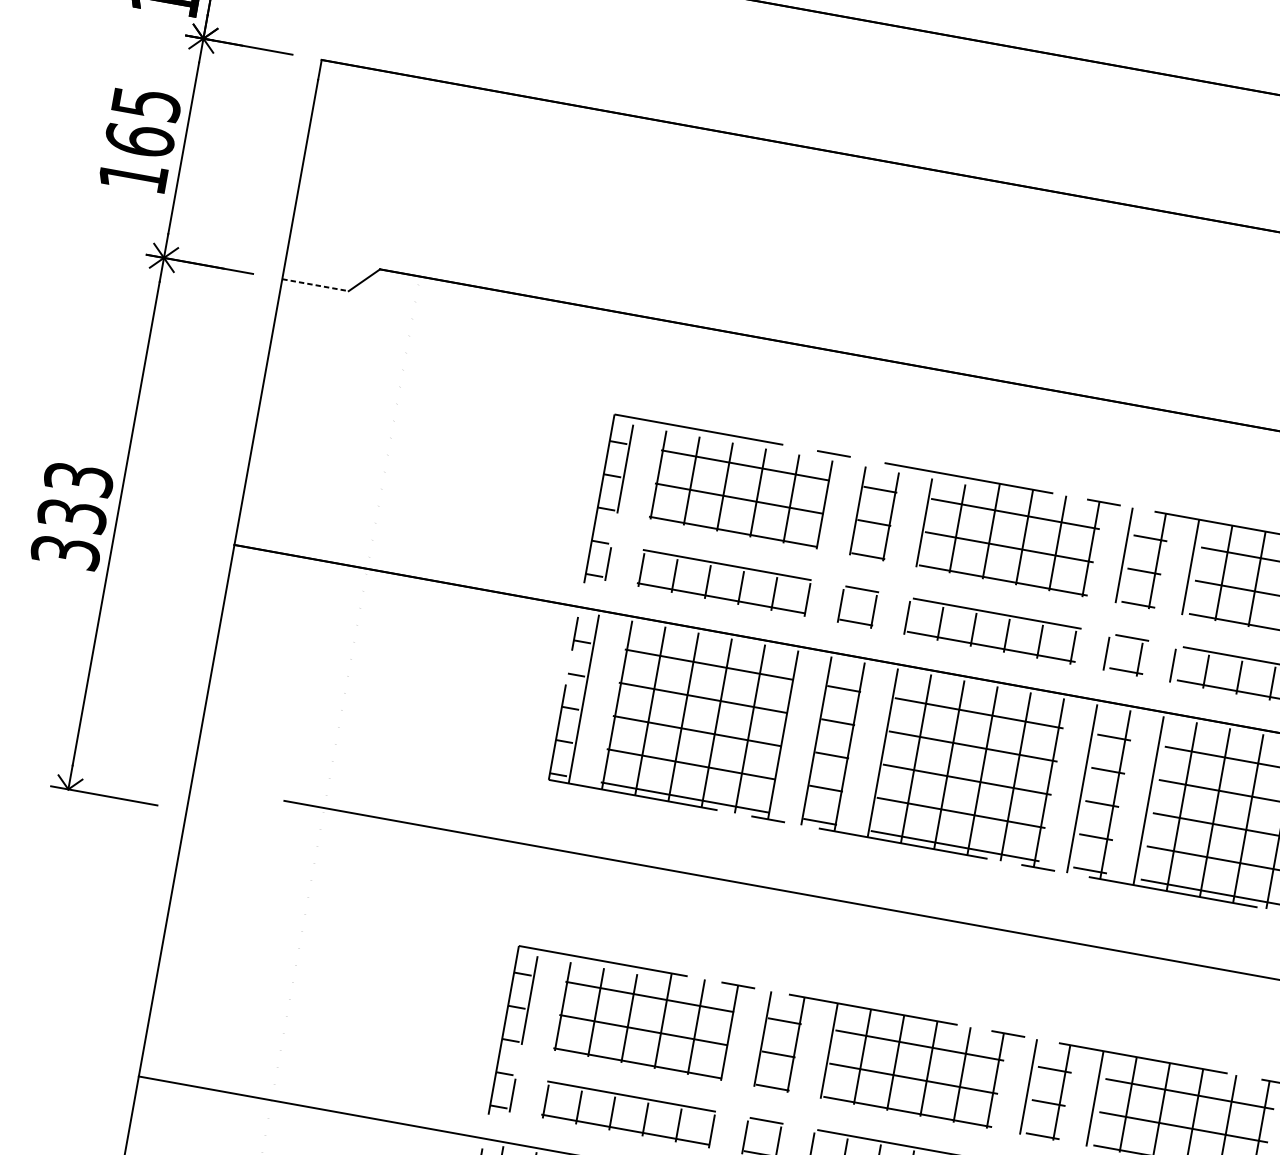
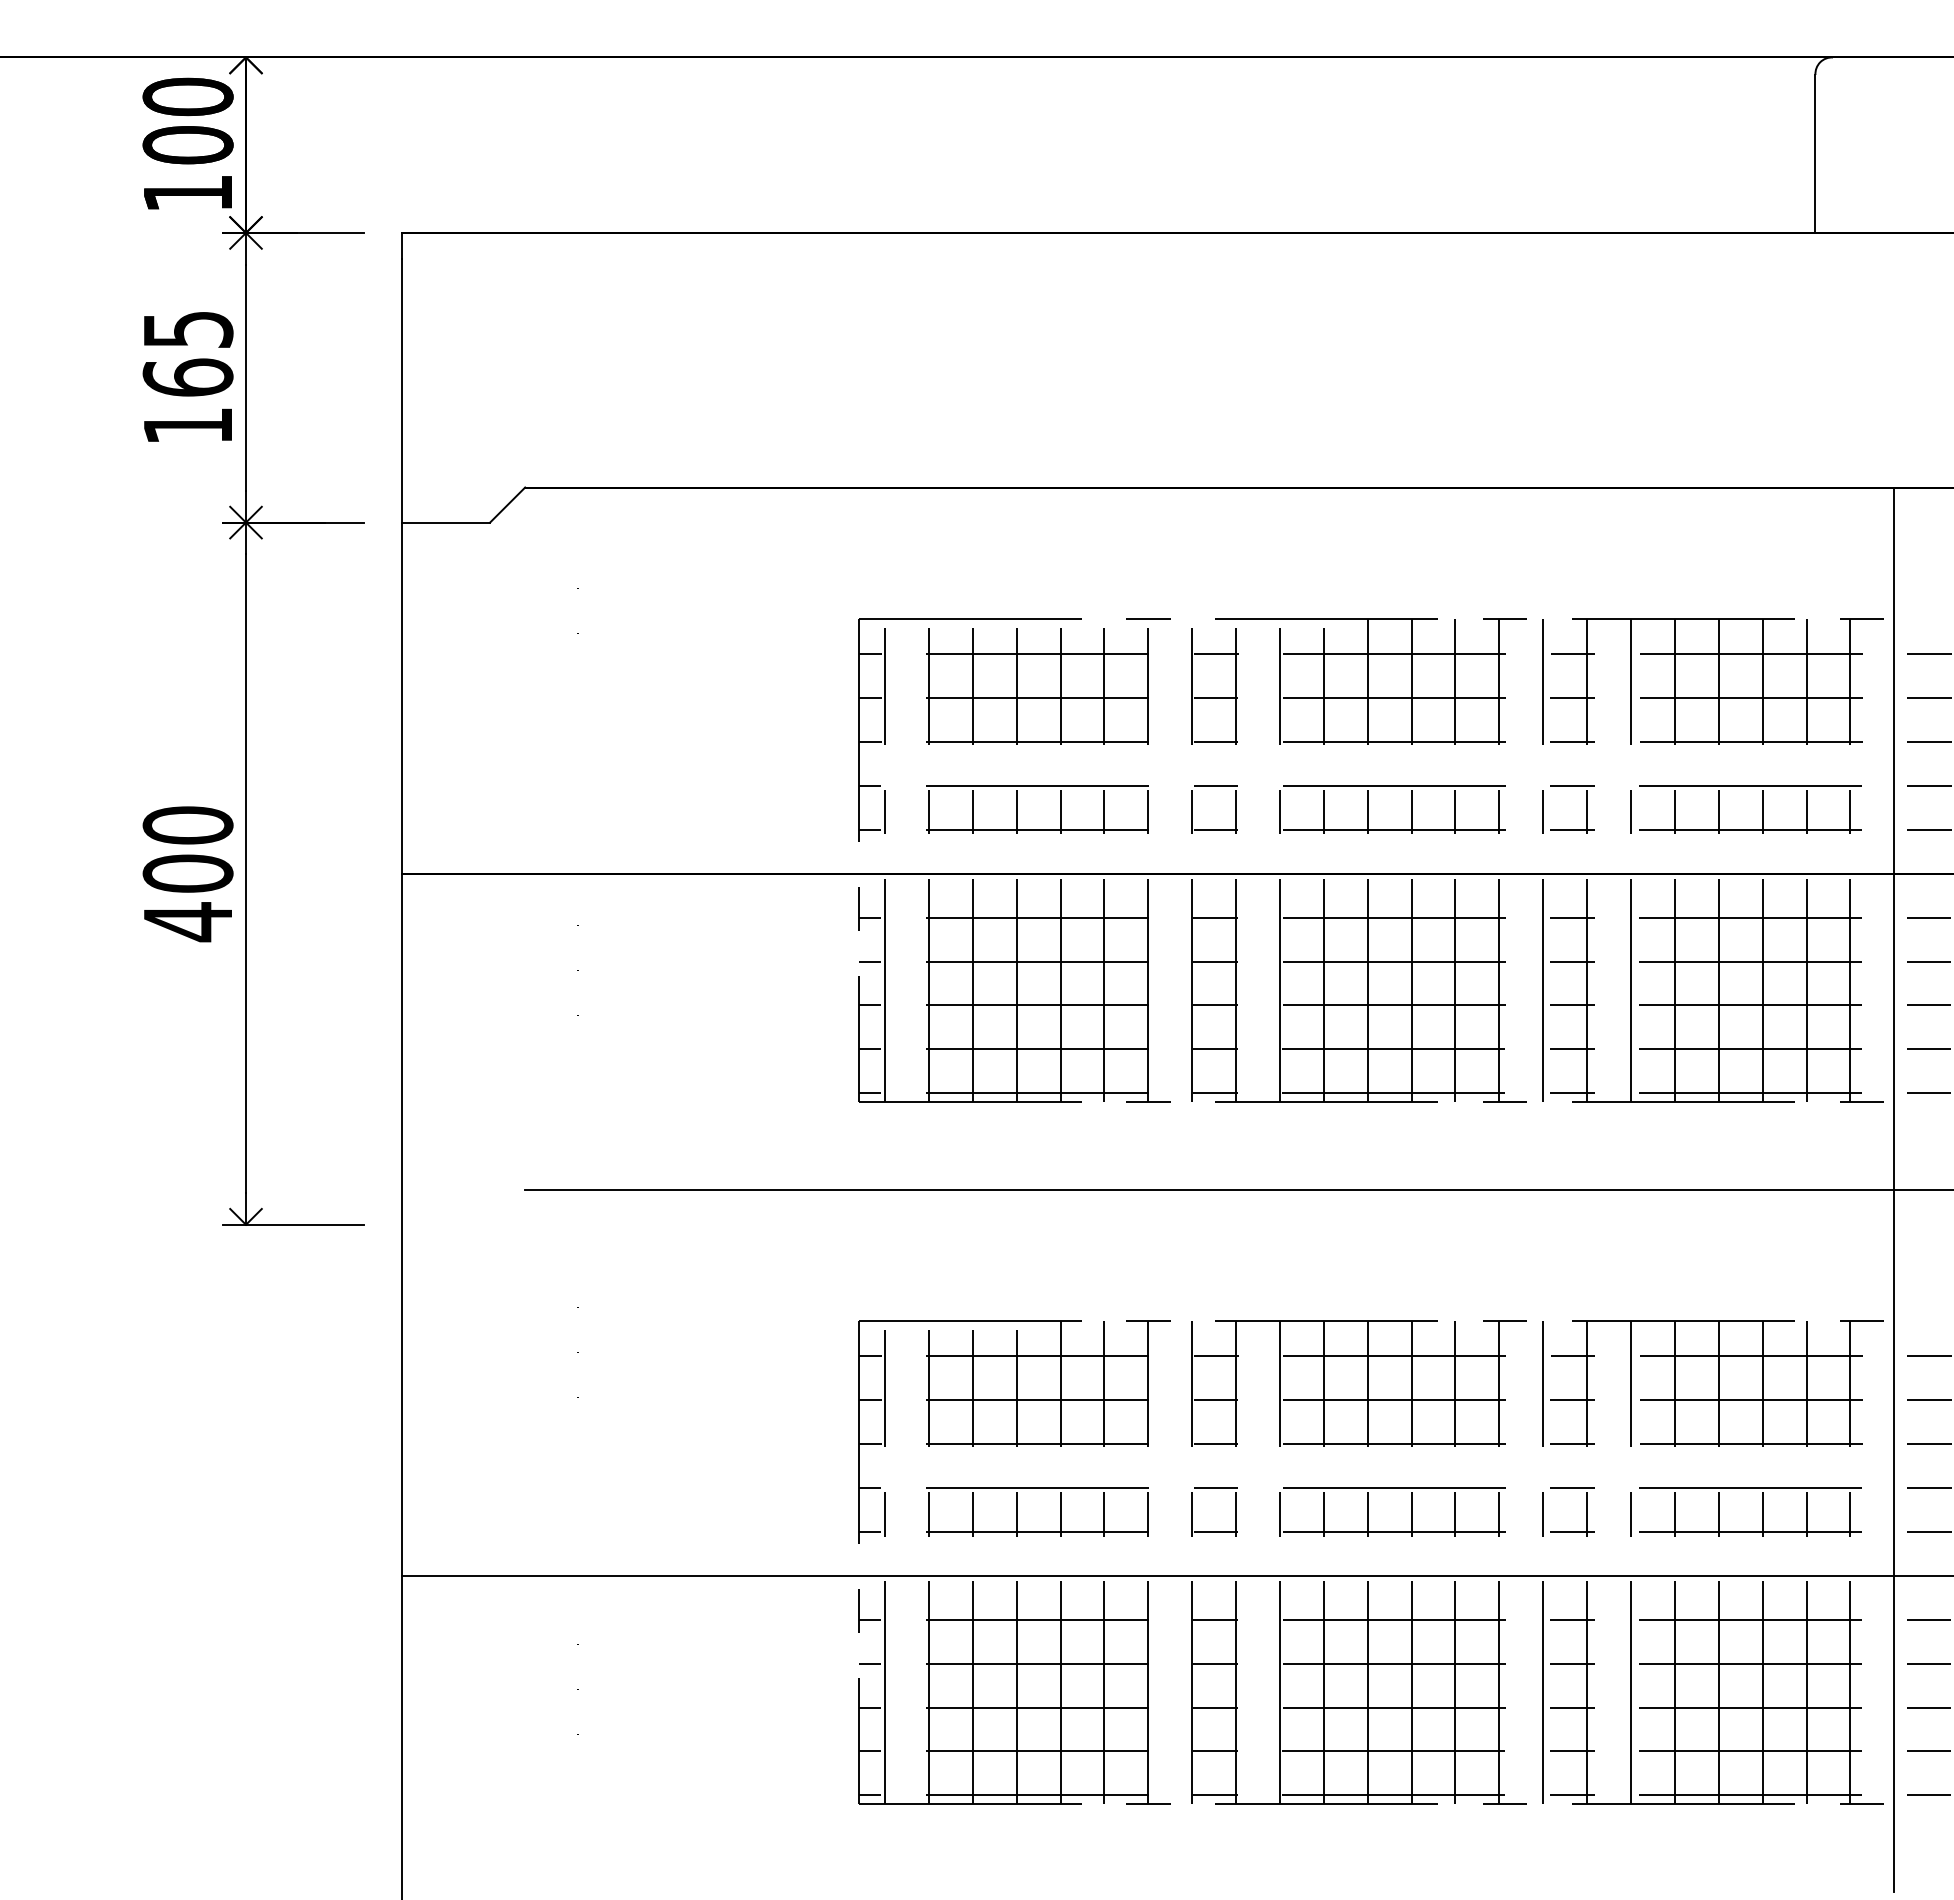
line: (315, 285) -> (446, 522), dashed -> solid
text: (71, 516) -> (187, 874), 333 -> 400

